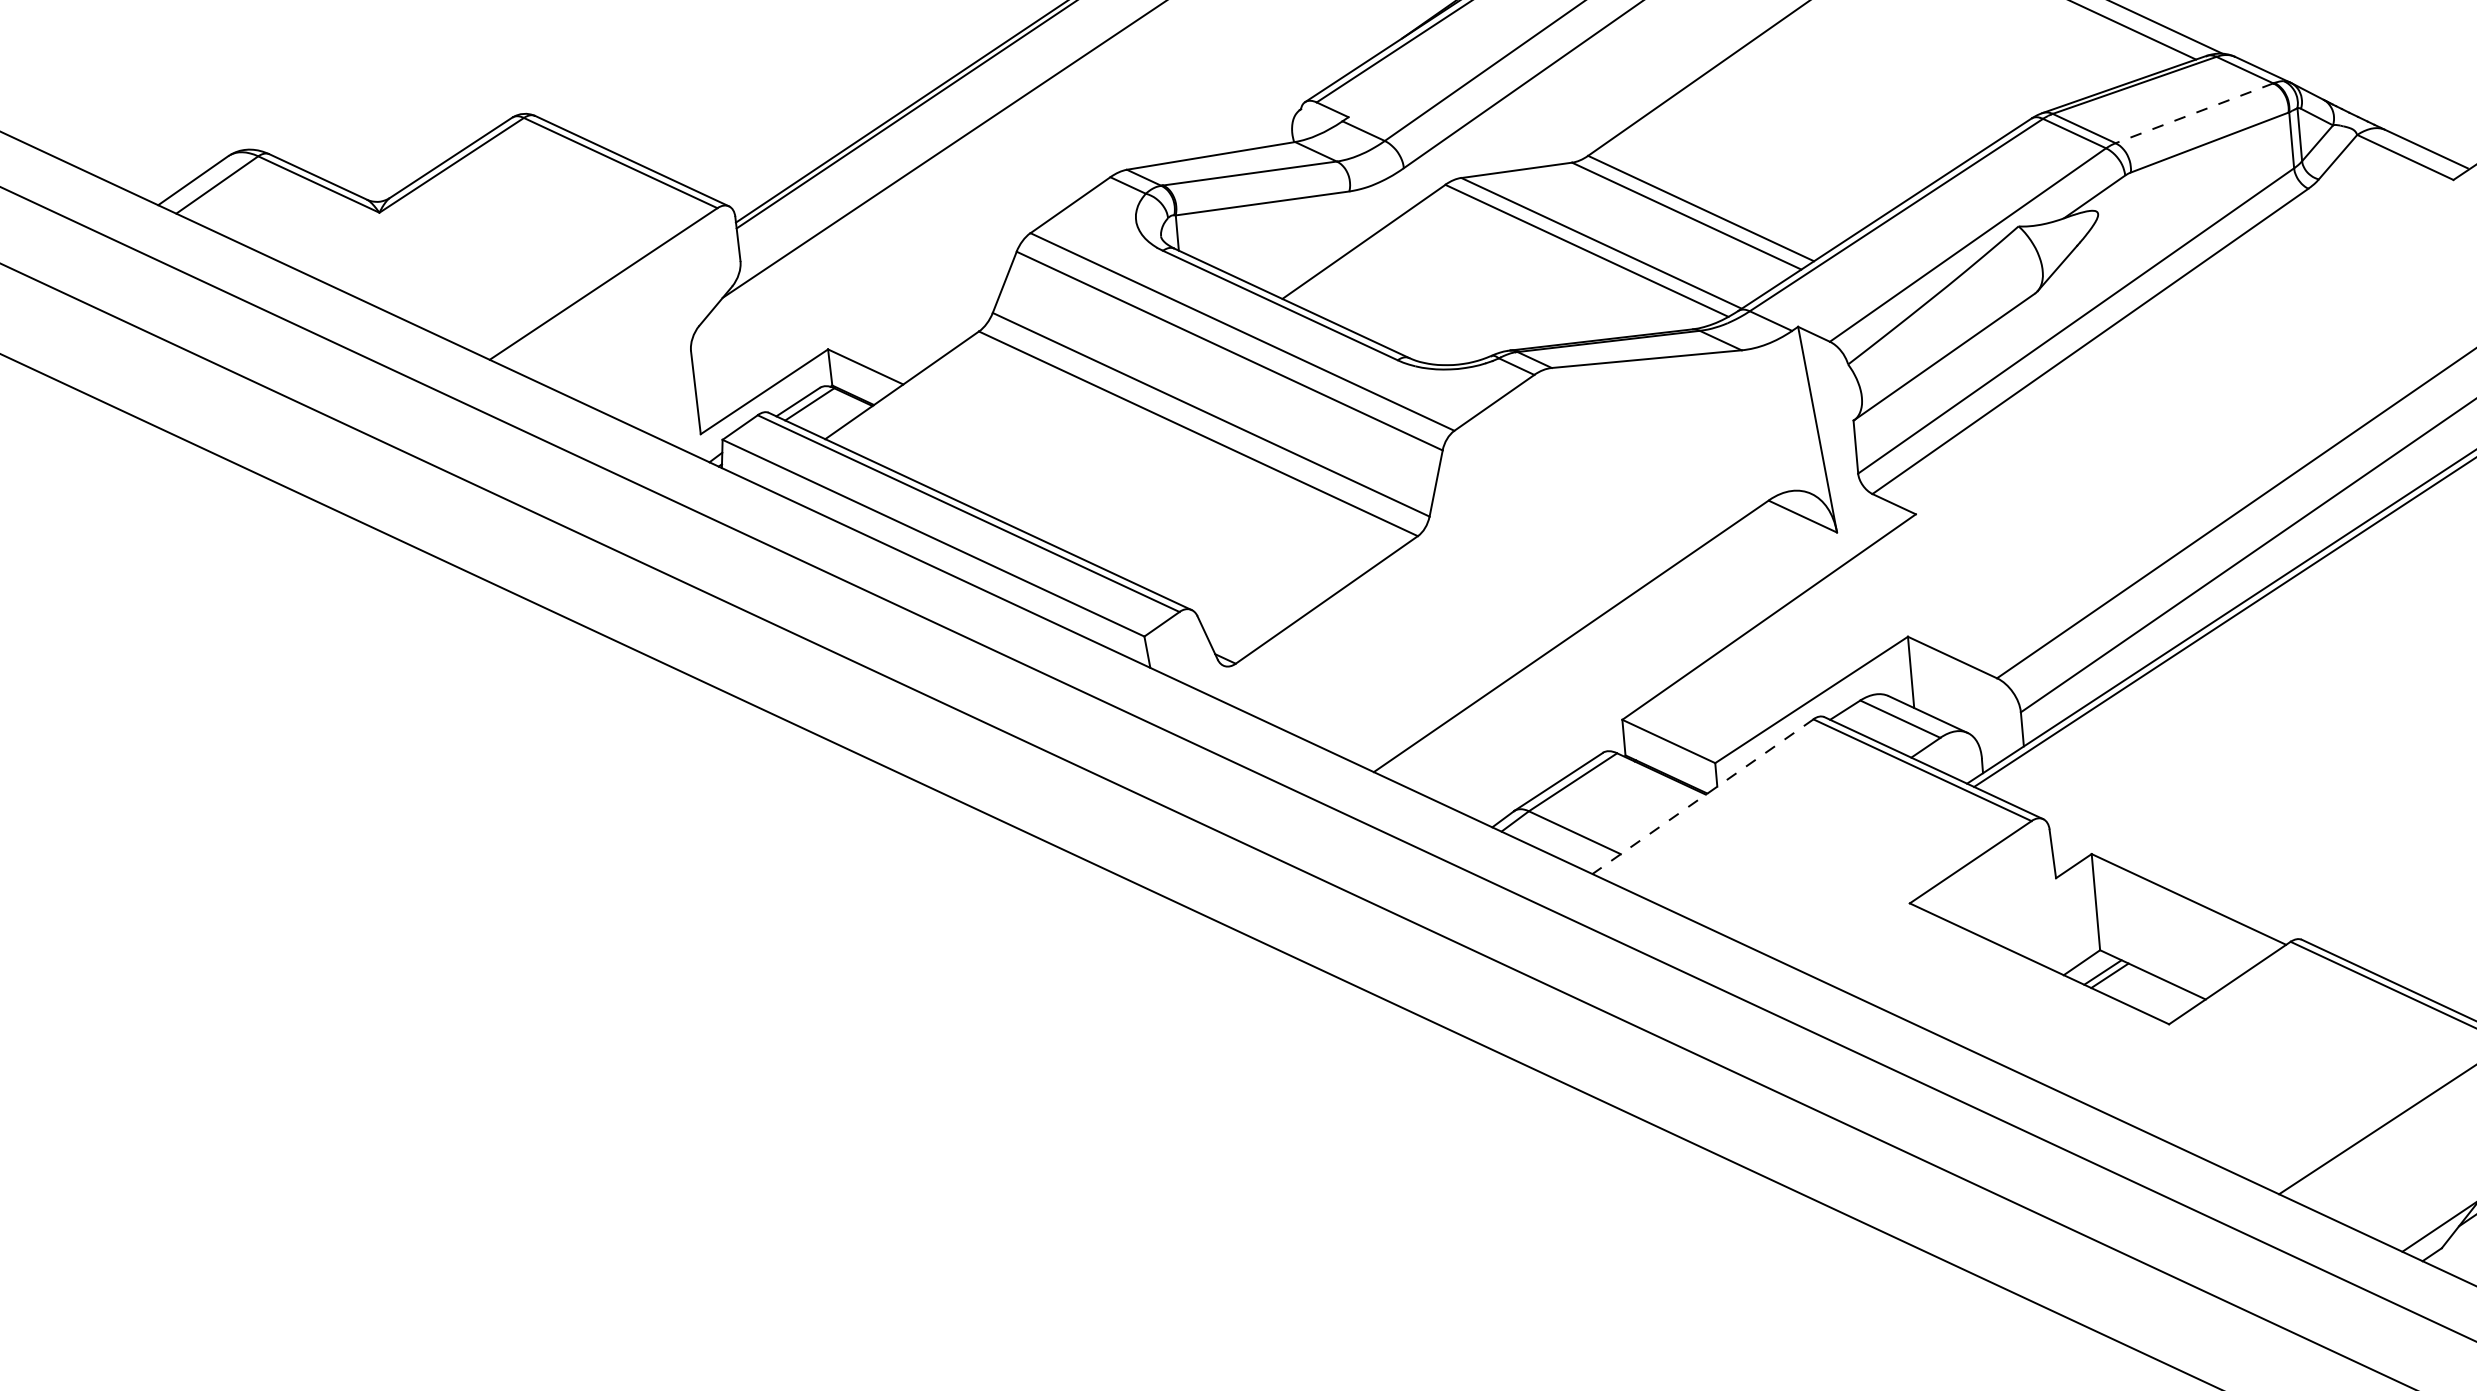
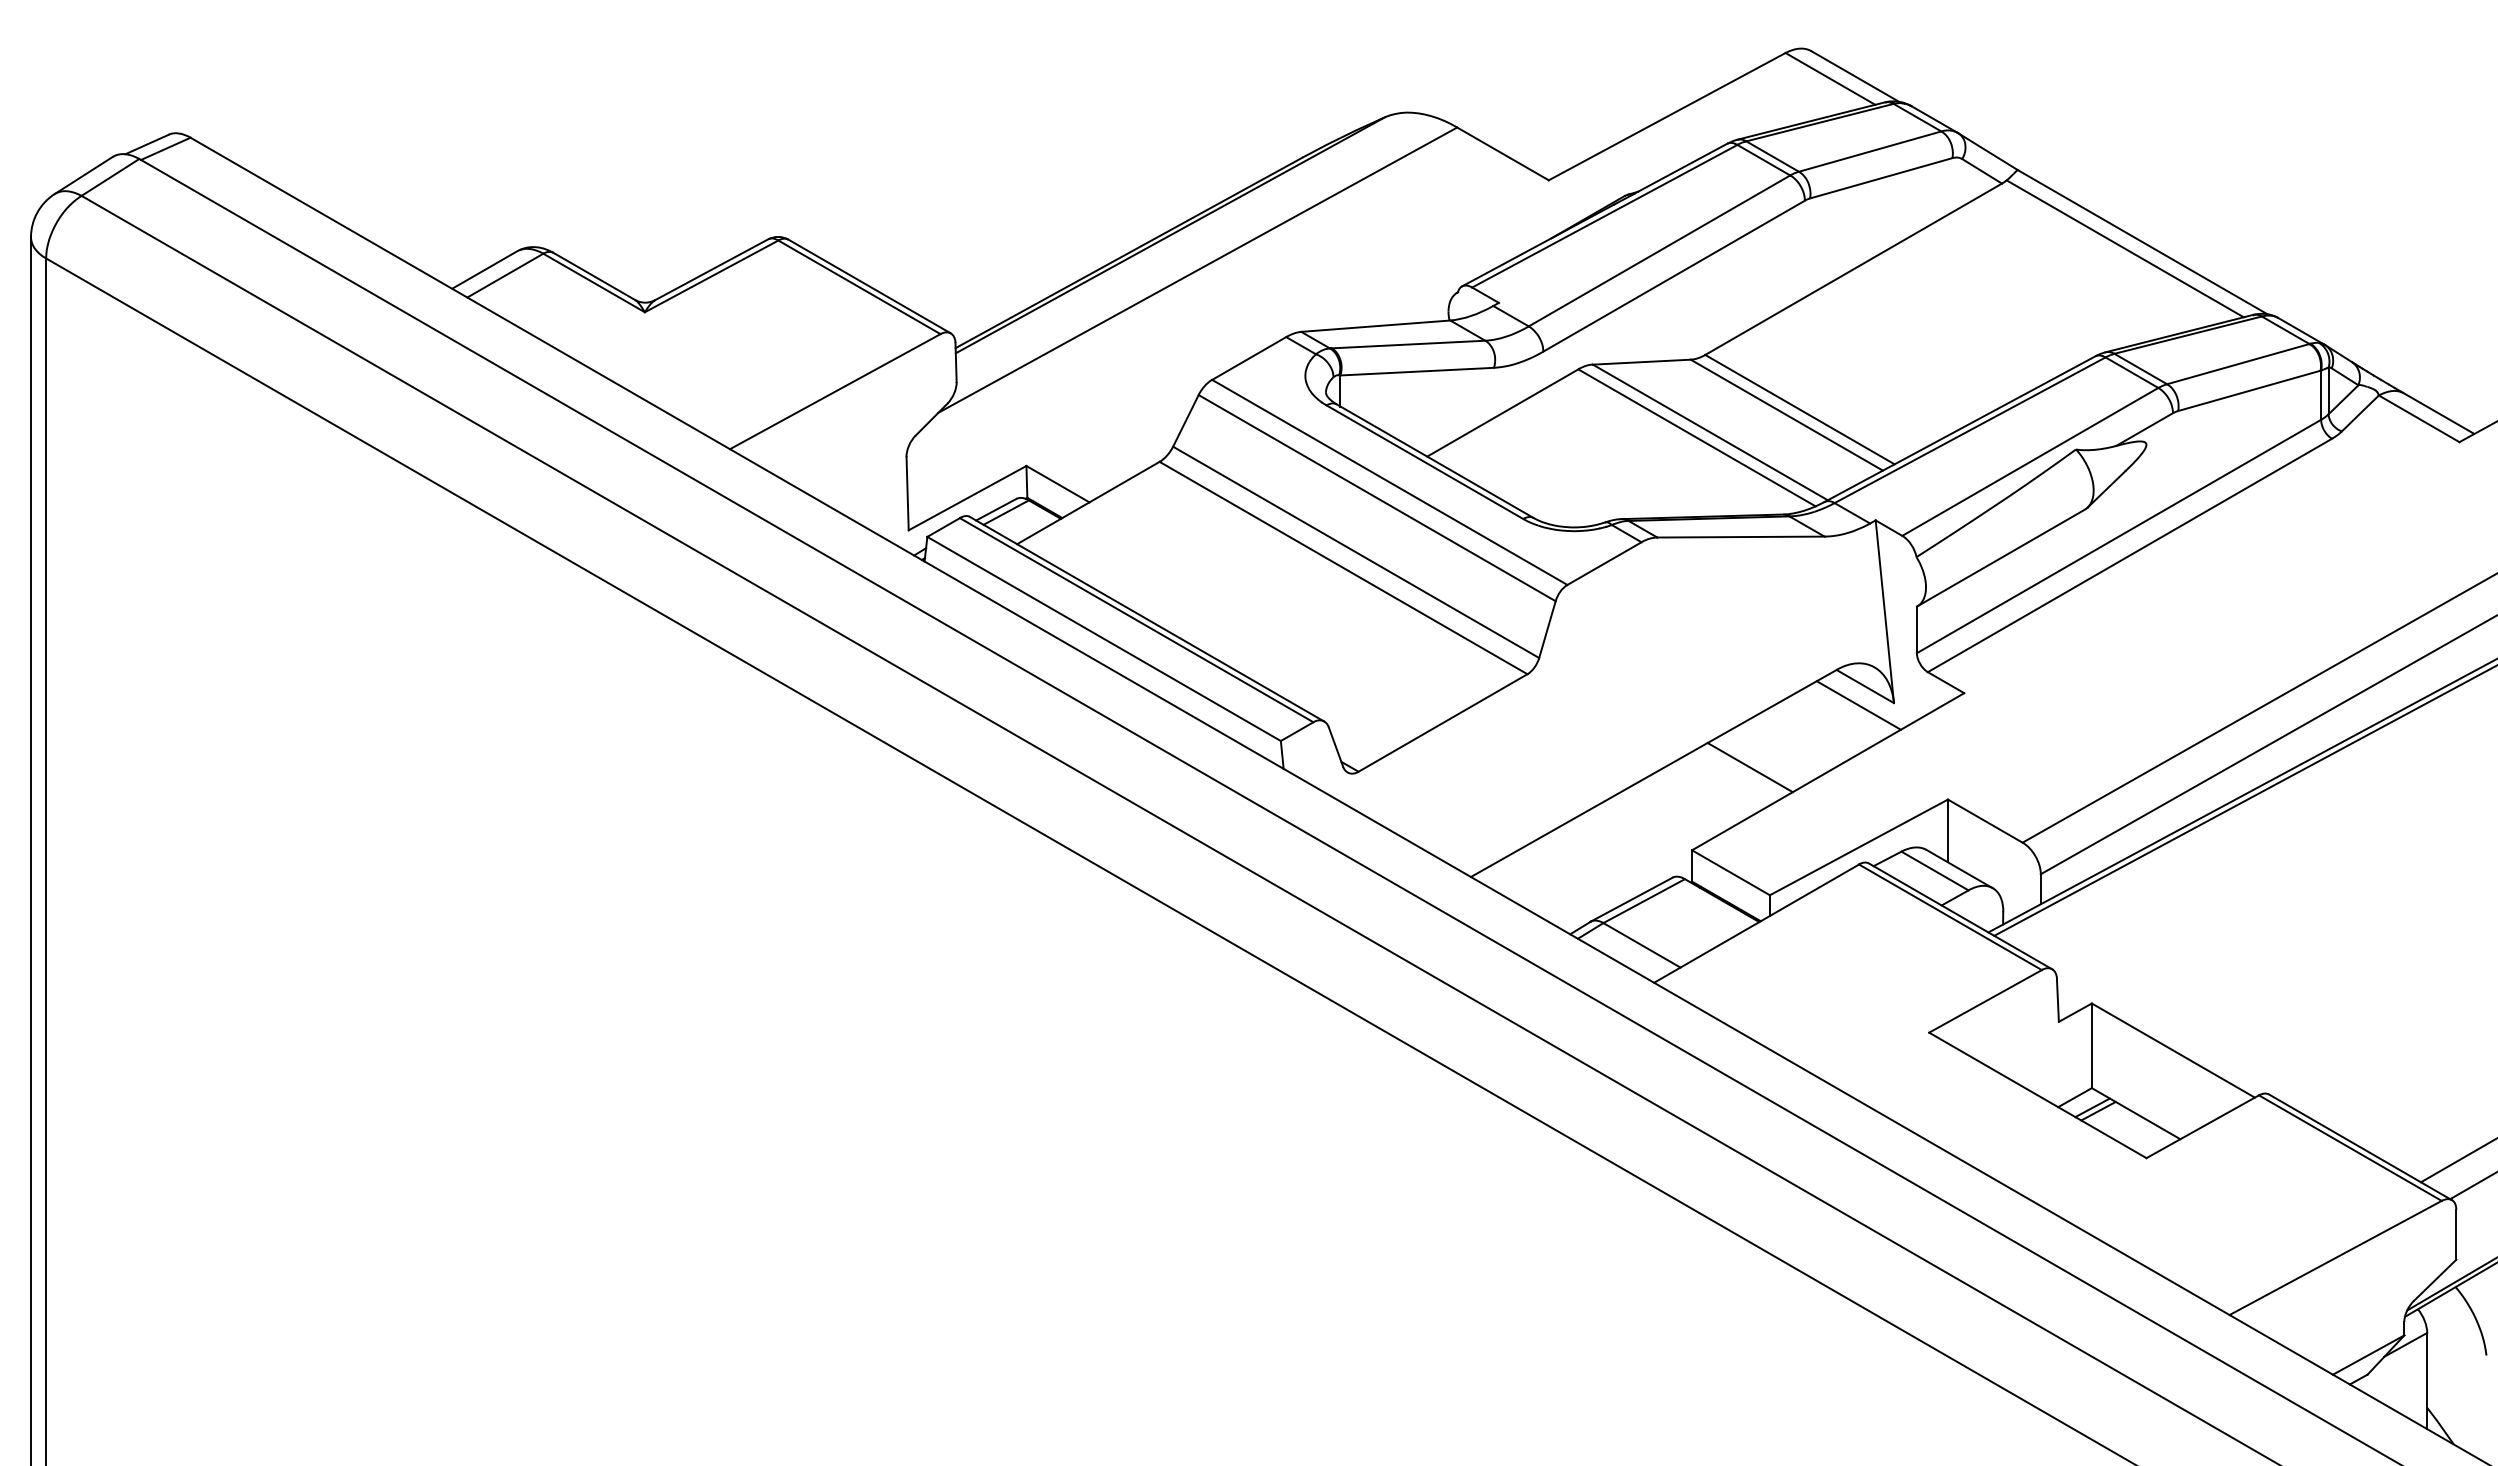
line: (2194, 113) -> (2238, 364), dashed -> solid
line: (1797, 538) -> (1858, 705), added
line: (1679, 620) -> (1749, 767), added
line: (1702, 796) -> (1756, 923), dashed -> solid

